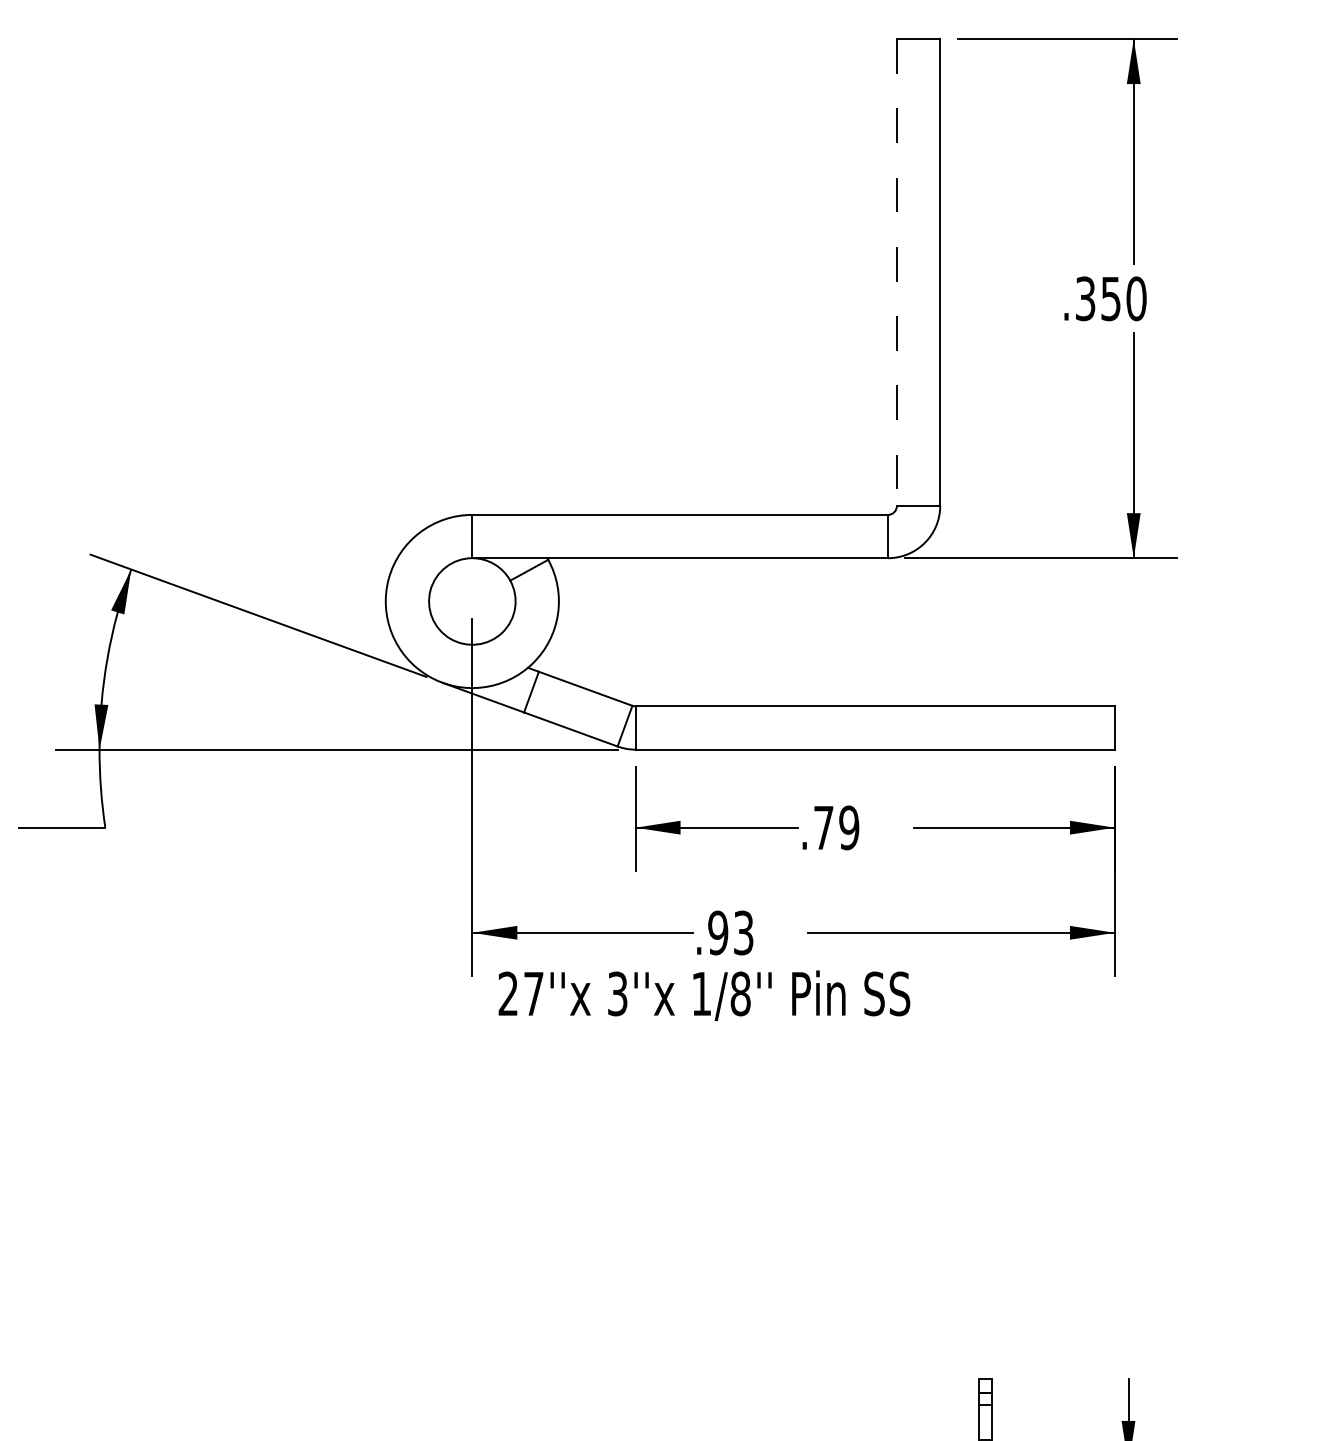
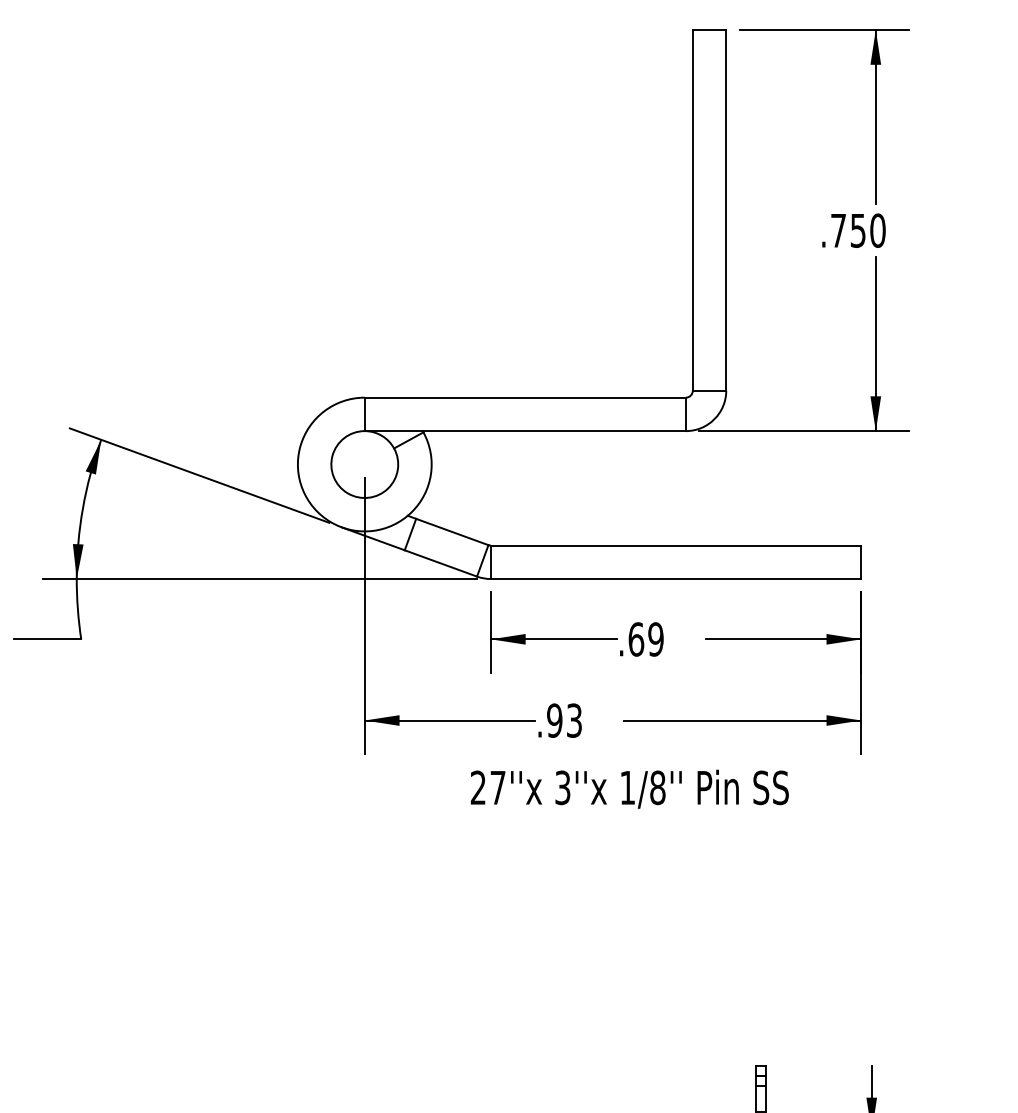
line: (896, 273) -> (692, 211), dashed -> solid
text: (1085, 298) -> (838, 230), .350 -> .750
text: (824, 827) -> (636, 639), .79 -> .69
text: (704, 995) -> (629, 789), moved

